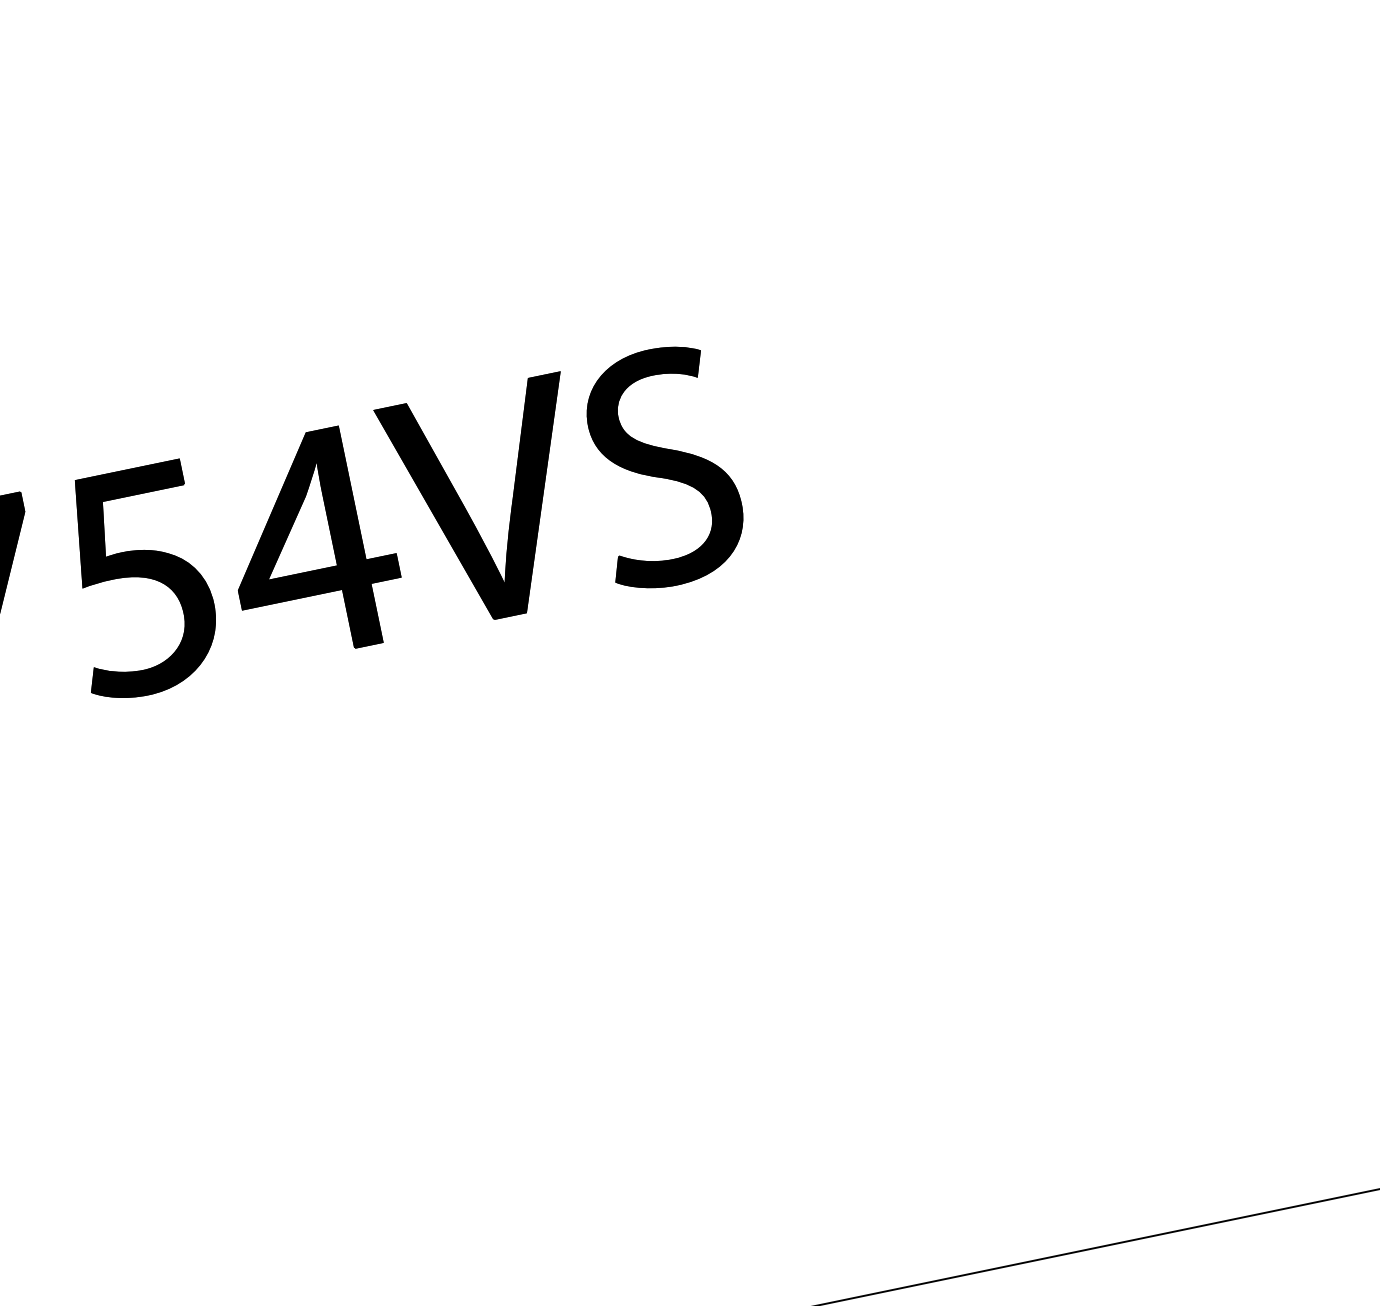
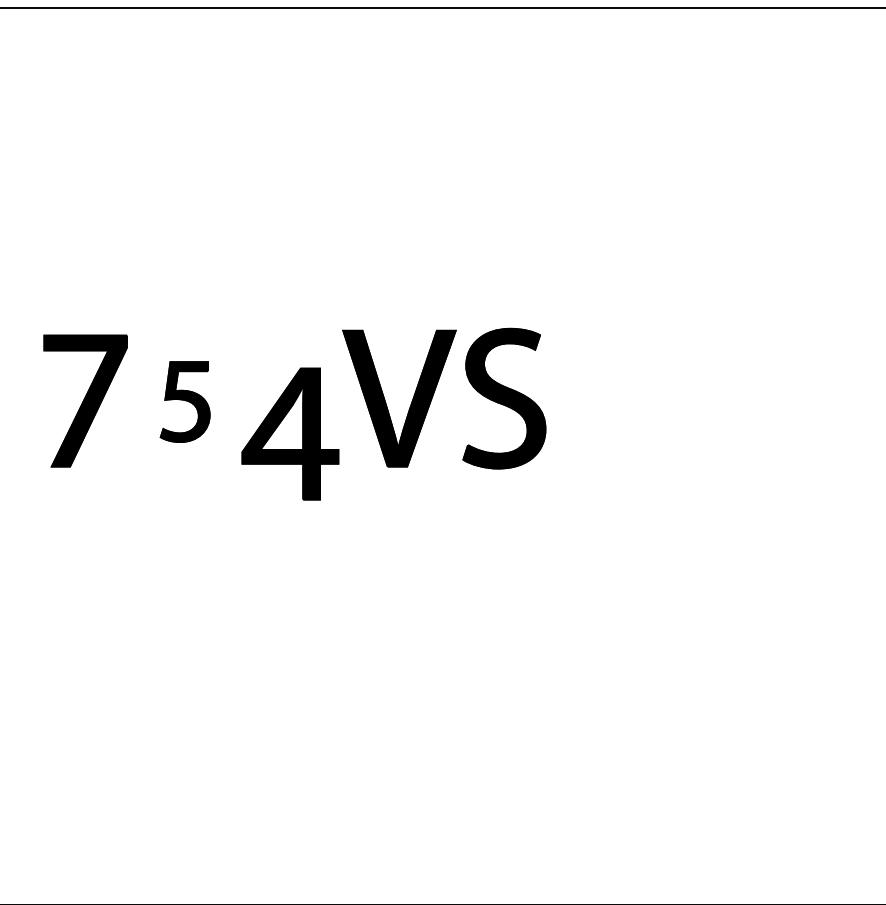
part: (311, 543) -> (290, 433), moved
part: (137, 581) -> (184, 401), size x0.6

